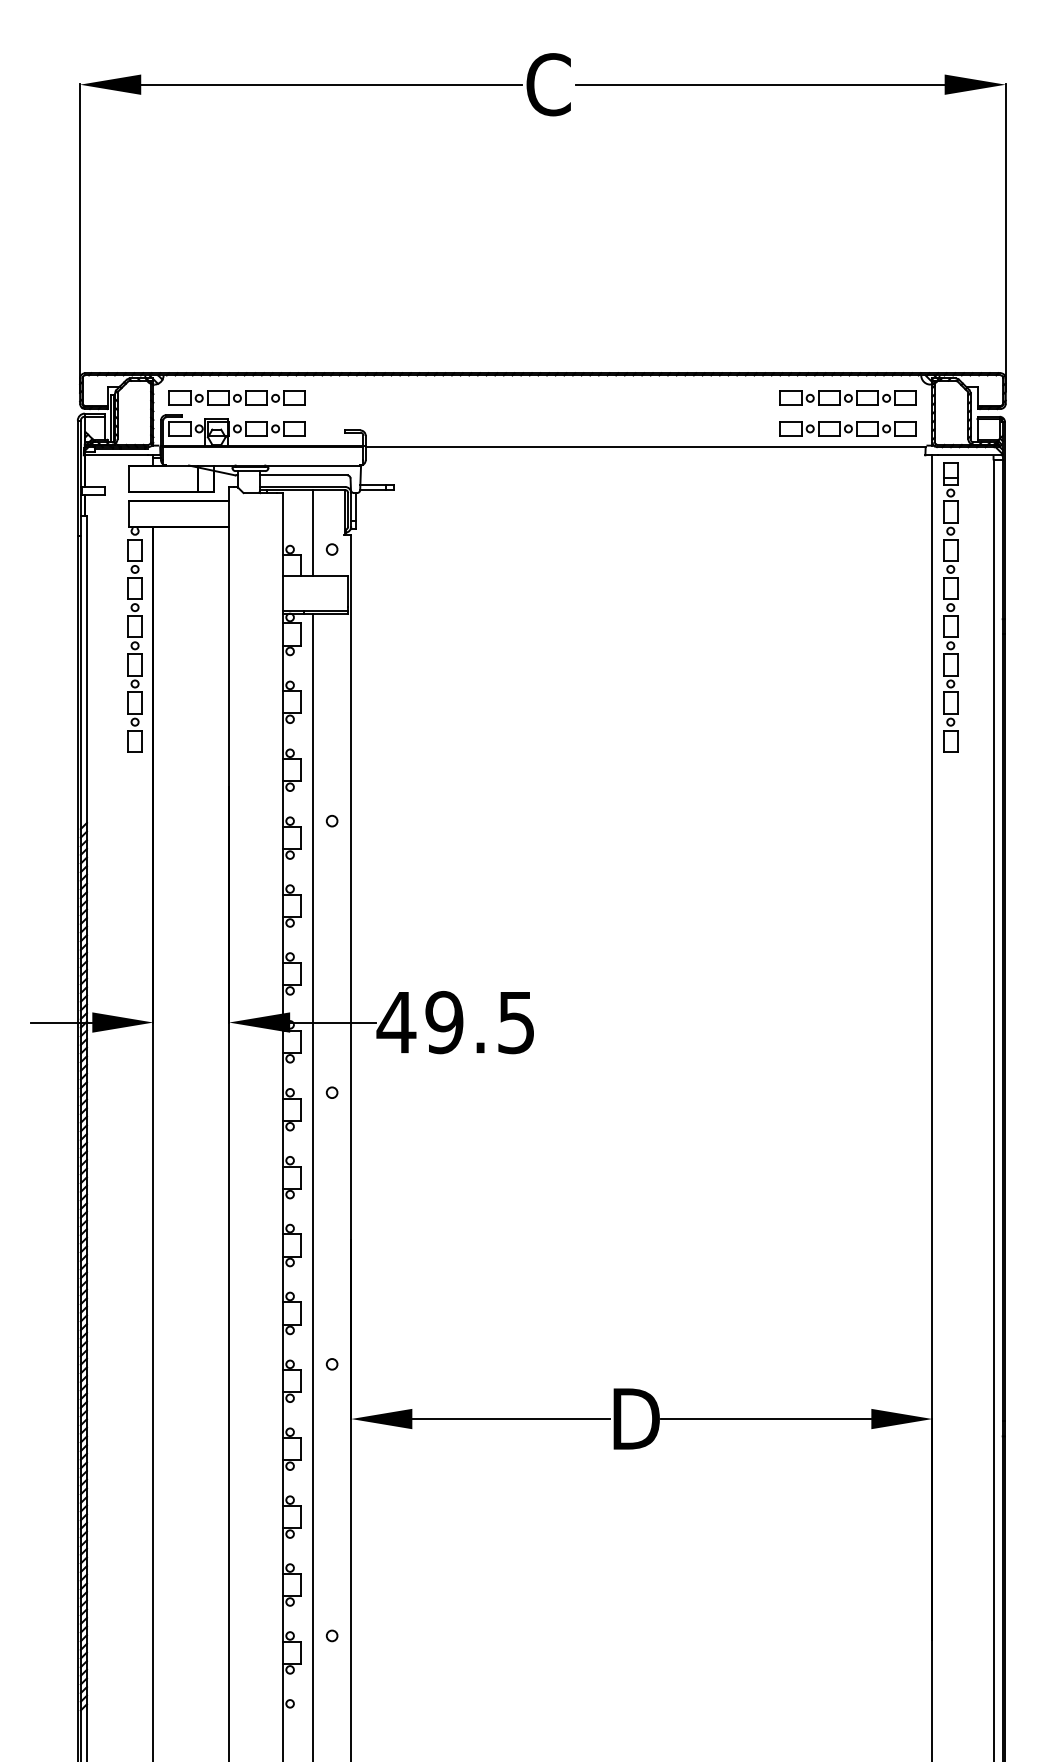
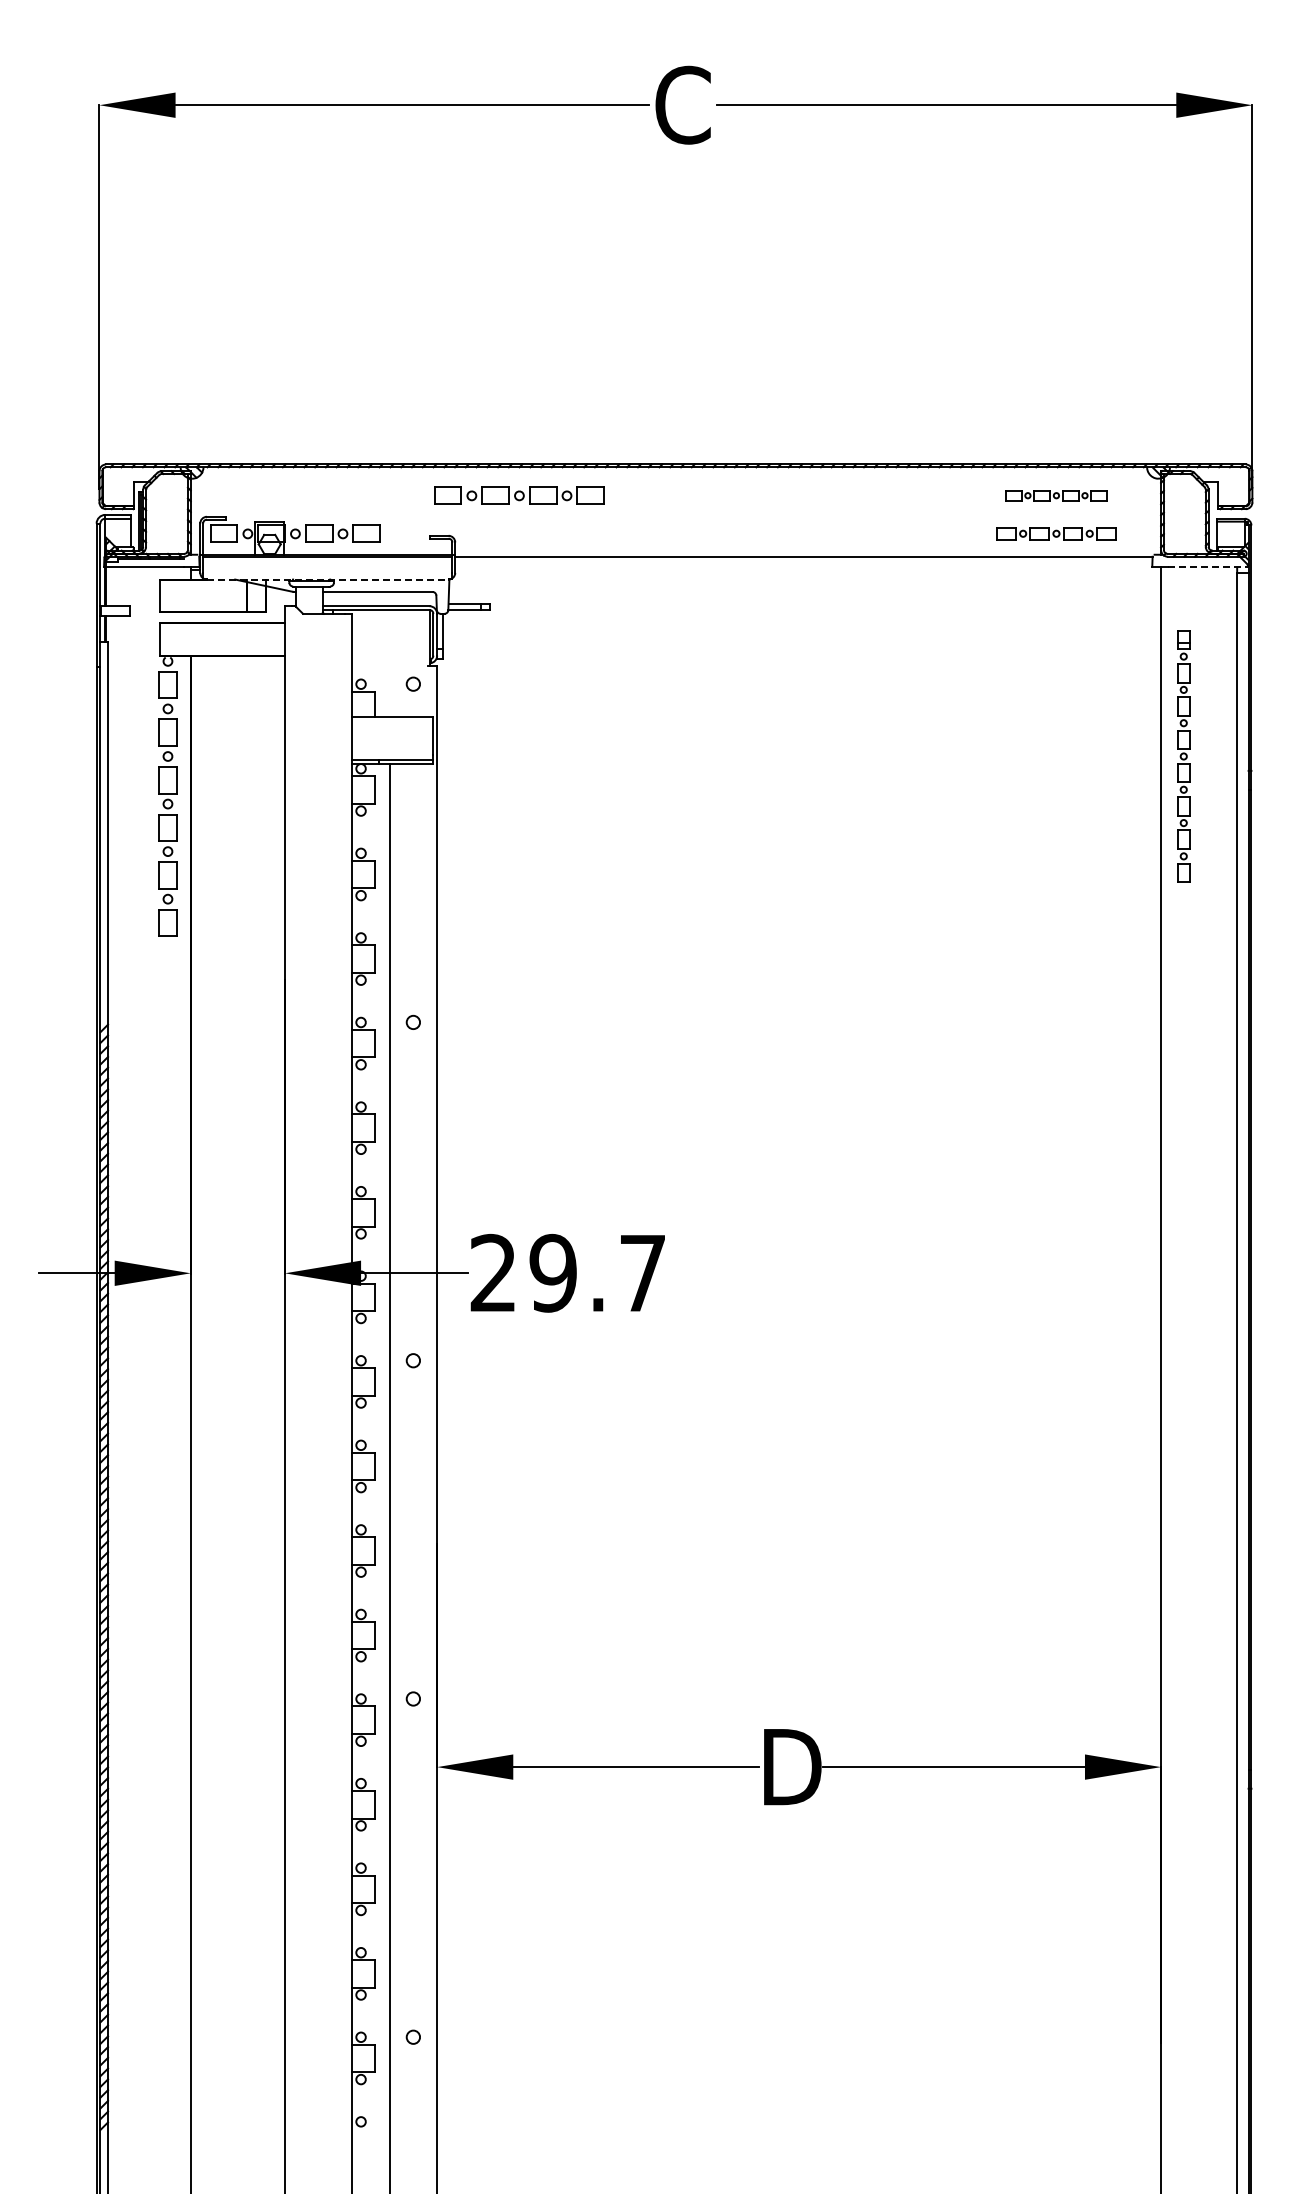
part: (237, 398) -> (519, 495), moved
part: (848, 398) -> (1056, 495), size x0.6
part: (848, 428) -> (1056, 533), size x0.7
line: (970, 455) -> (1208, 566), solid -> dashed
line: (263, 465) -> (327, 579), solid -> dashed
line: (312, 532) -> (389, 663), removed
part: (950, 607) -> (1183, 756), size x0.7
text: (455, 1021) -> (566, 1272), 49.5 -> 29.7

